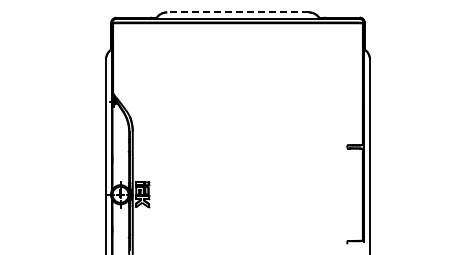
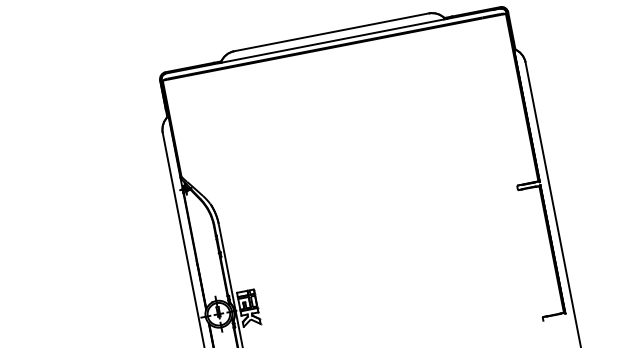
line: (238, 12) -> (332, 32), dashed -> solid

